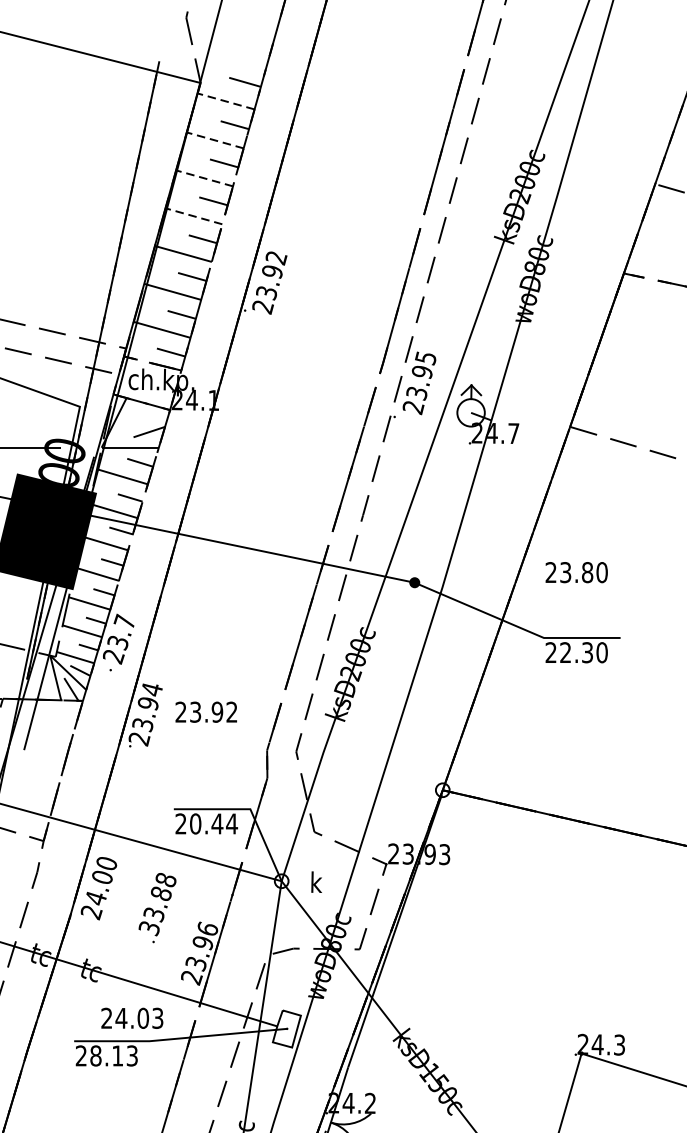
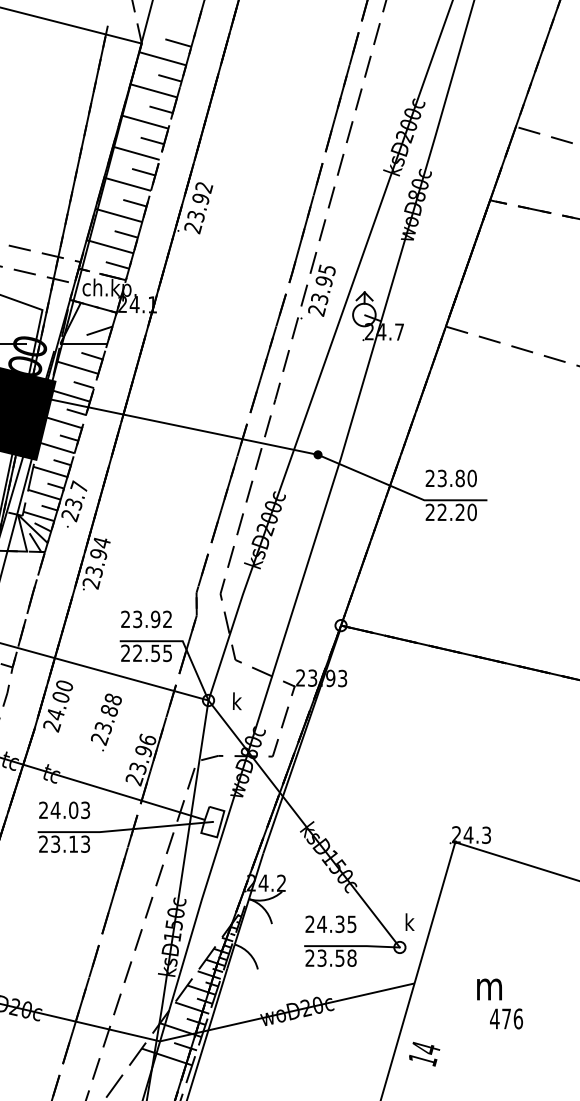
line: (225, 101) -> (162, 58), dashed -> solid
line: (214, 140) -> (153, 90), dashed -> solid
line: (203, 177) -> (144, 121), dashed -> solid
line: (192, 216) -> (135, 153), dashed -> solid
text: (575, 572) -> (450, 478), moved
text: (586, 652) -> (459, 512), 22.30 -> 22.20
text: (206, 712) -> (146, 619), moved
text: (213, 824) -> (152, 653), 20.44 -> 22.55
text: (149, 928) -> (99, 739), 33.88 -> 23.88
text: (132, 1017) -> (64, 809), moved
text: (95, 1055) -> (55, 843), 28.13 -> 23.13

